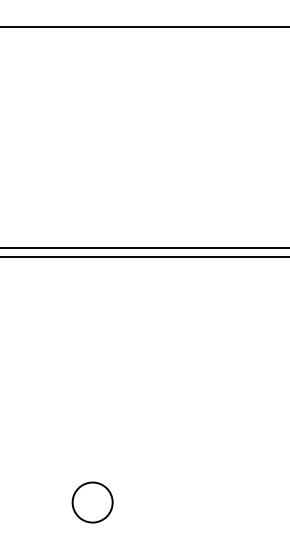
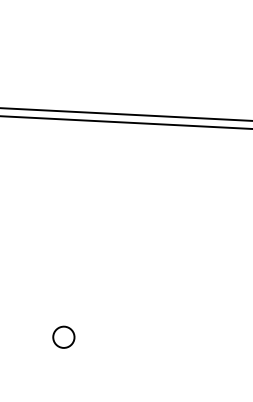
circle: (92, 502) -> (63, 337), size x0.6

